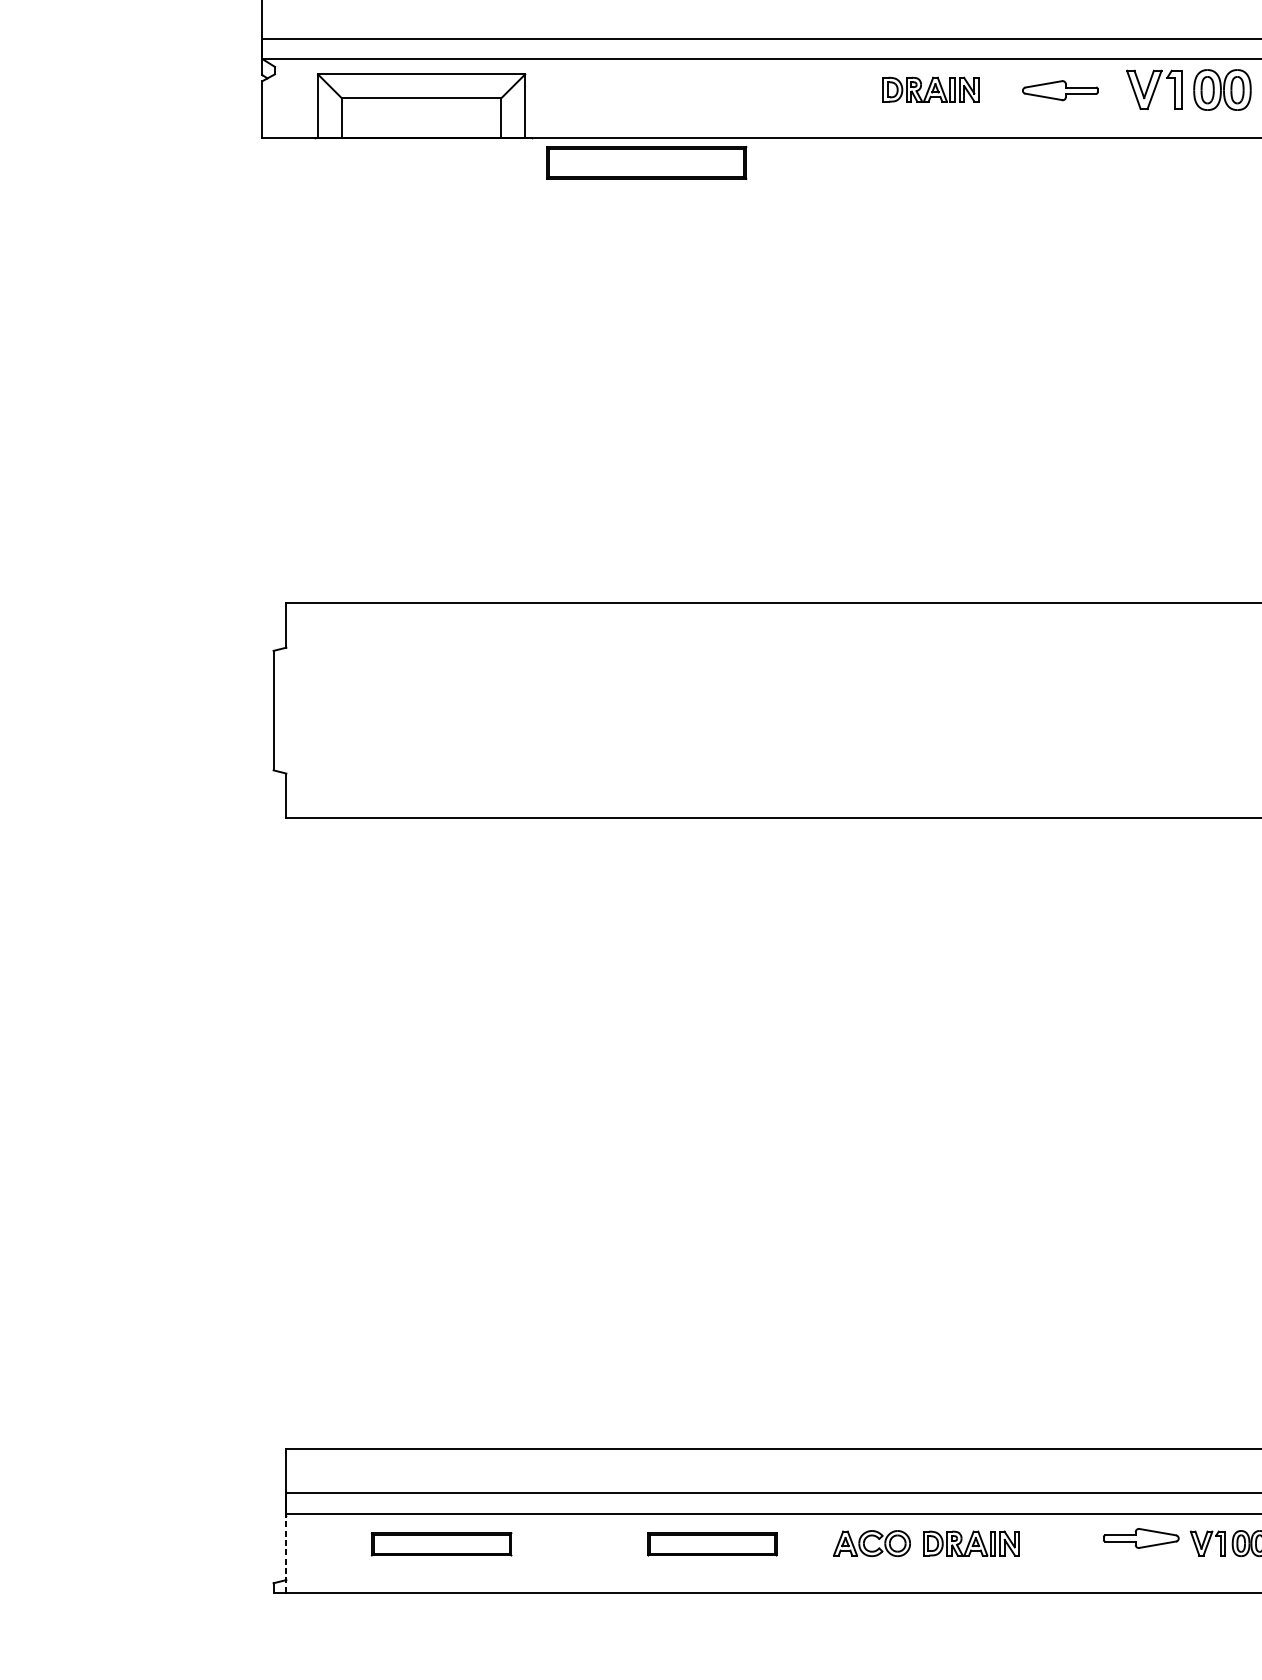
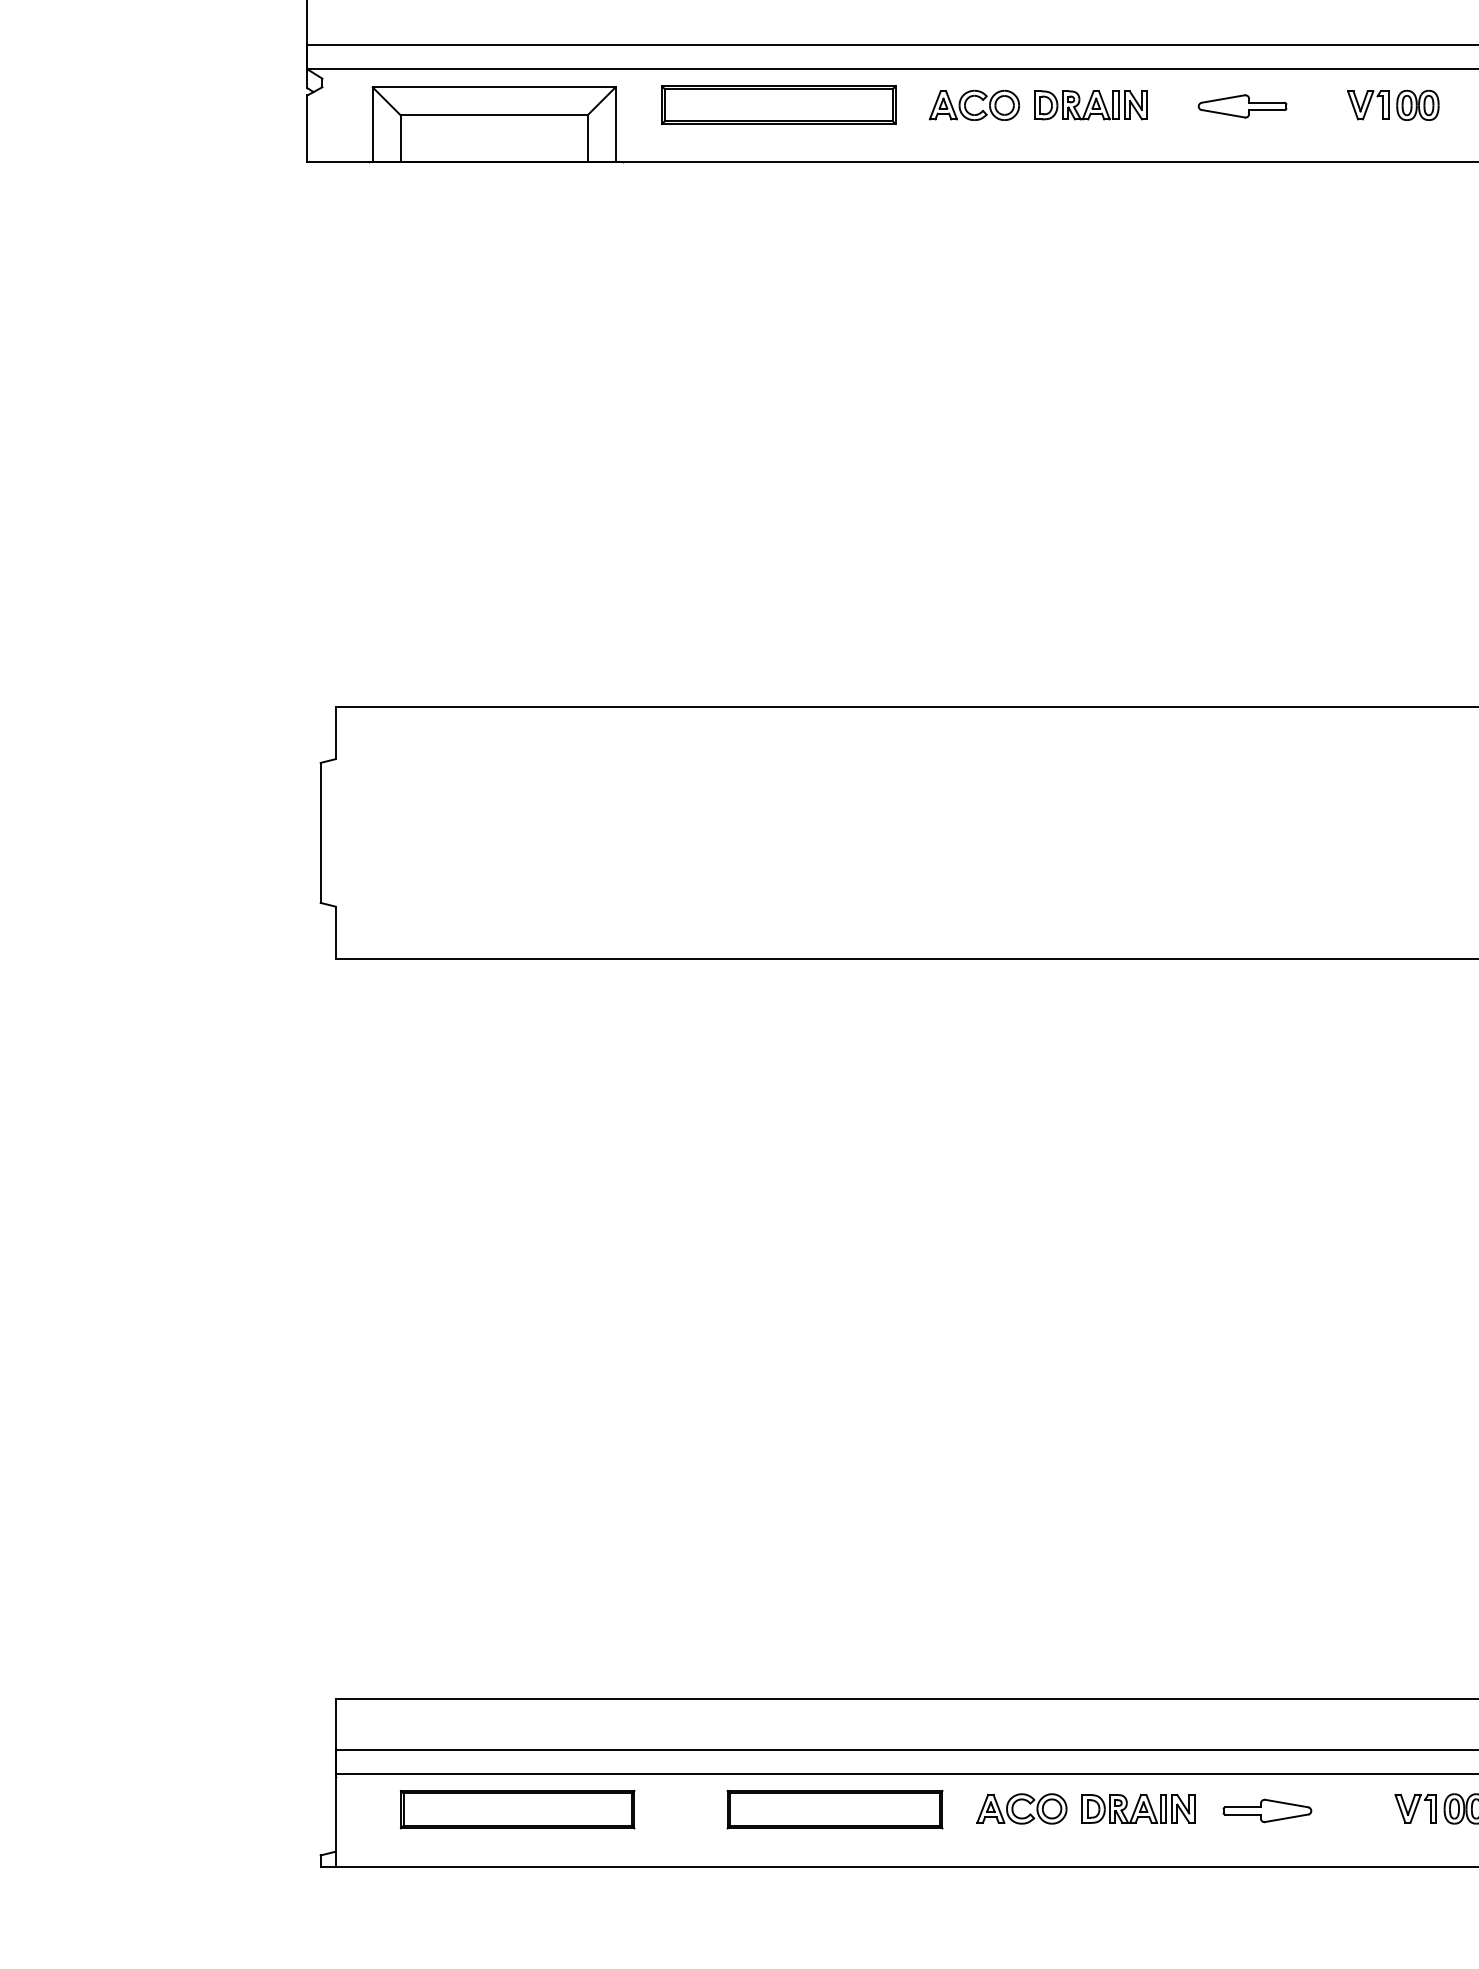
part: (826, 84) -> (968, 99), added
part: (1189, 89) -> (1393, 104), size x0.62
part: (646, 162) -> (778, 104), moved
part: (1141, 1538) -> (1267, 1810), moved
part: (441, 1544) -> (517, 1809), size x1.43
part: (712, 1544) -> (834, 1809), size x1.43
line: (286, 1552) -> (335, 1819), dashed -> solid

